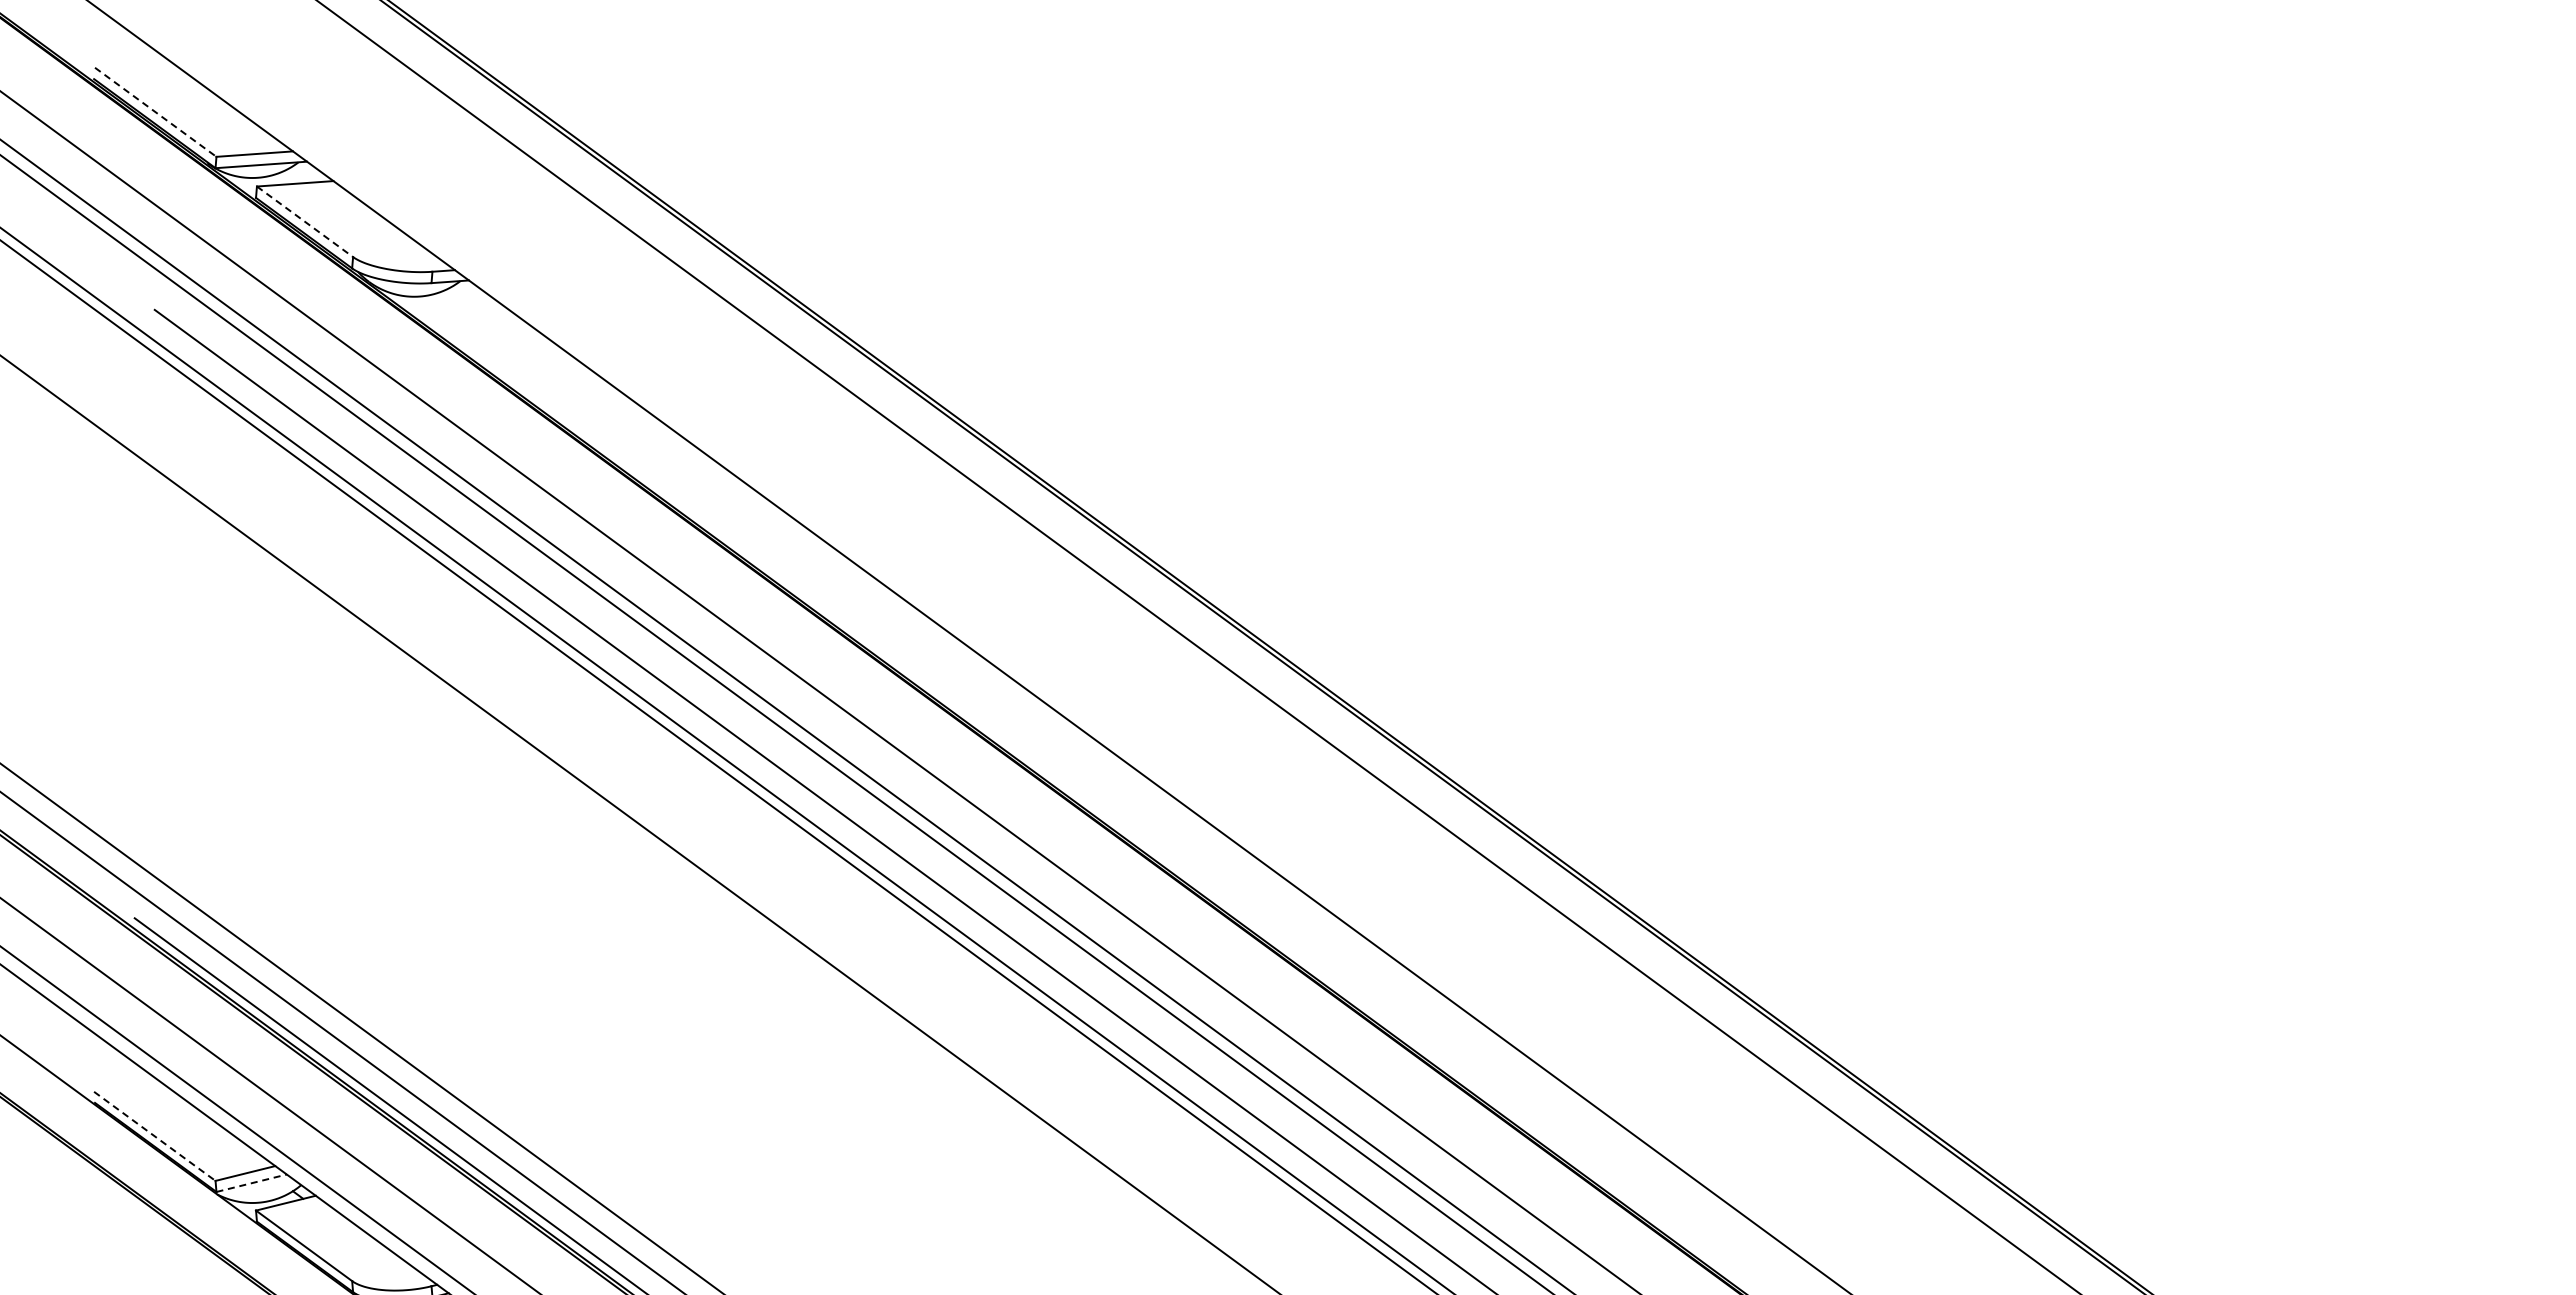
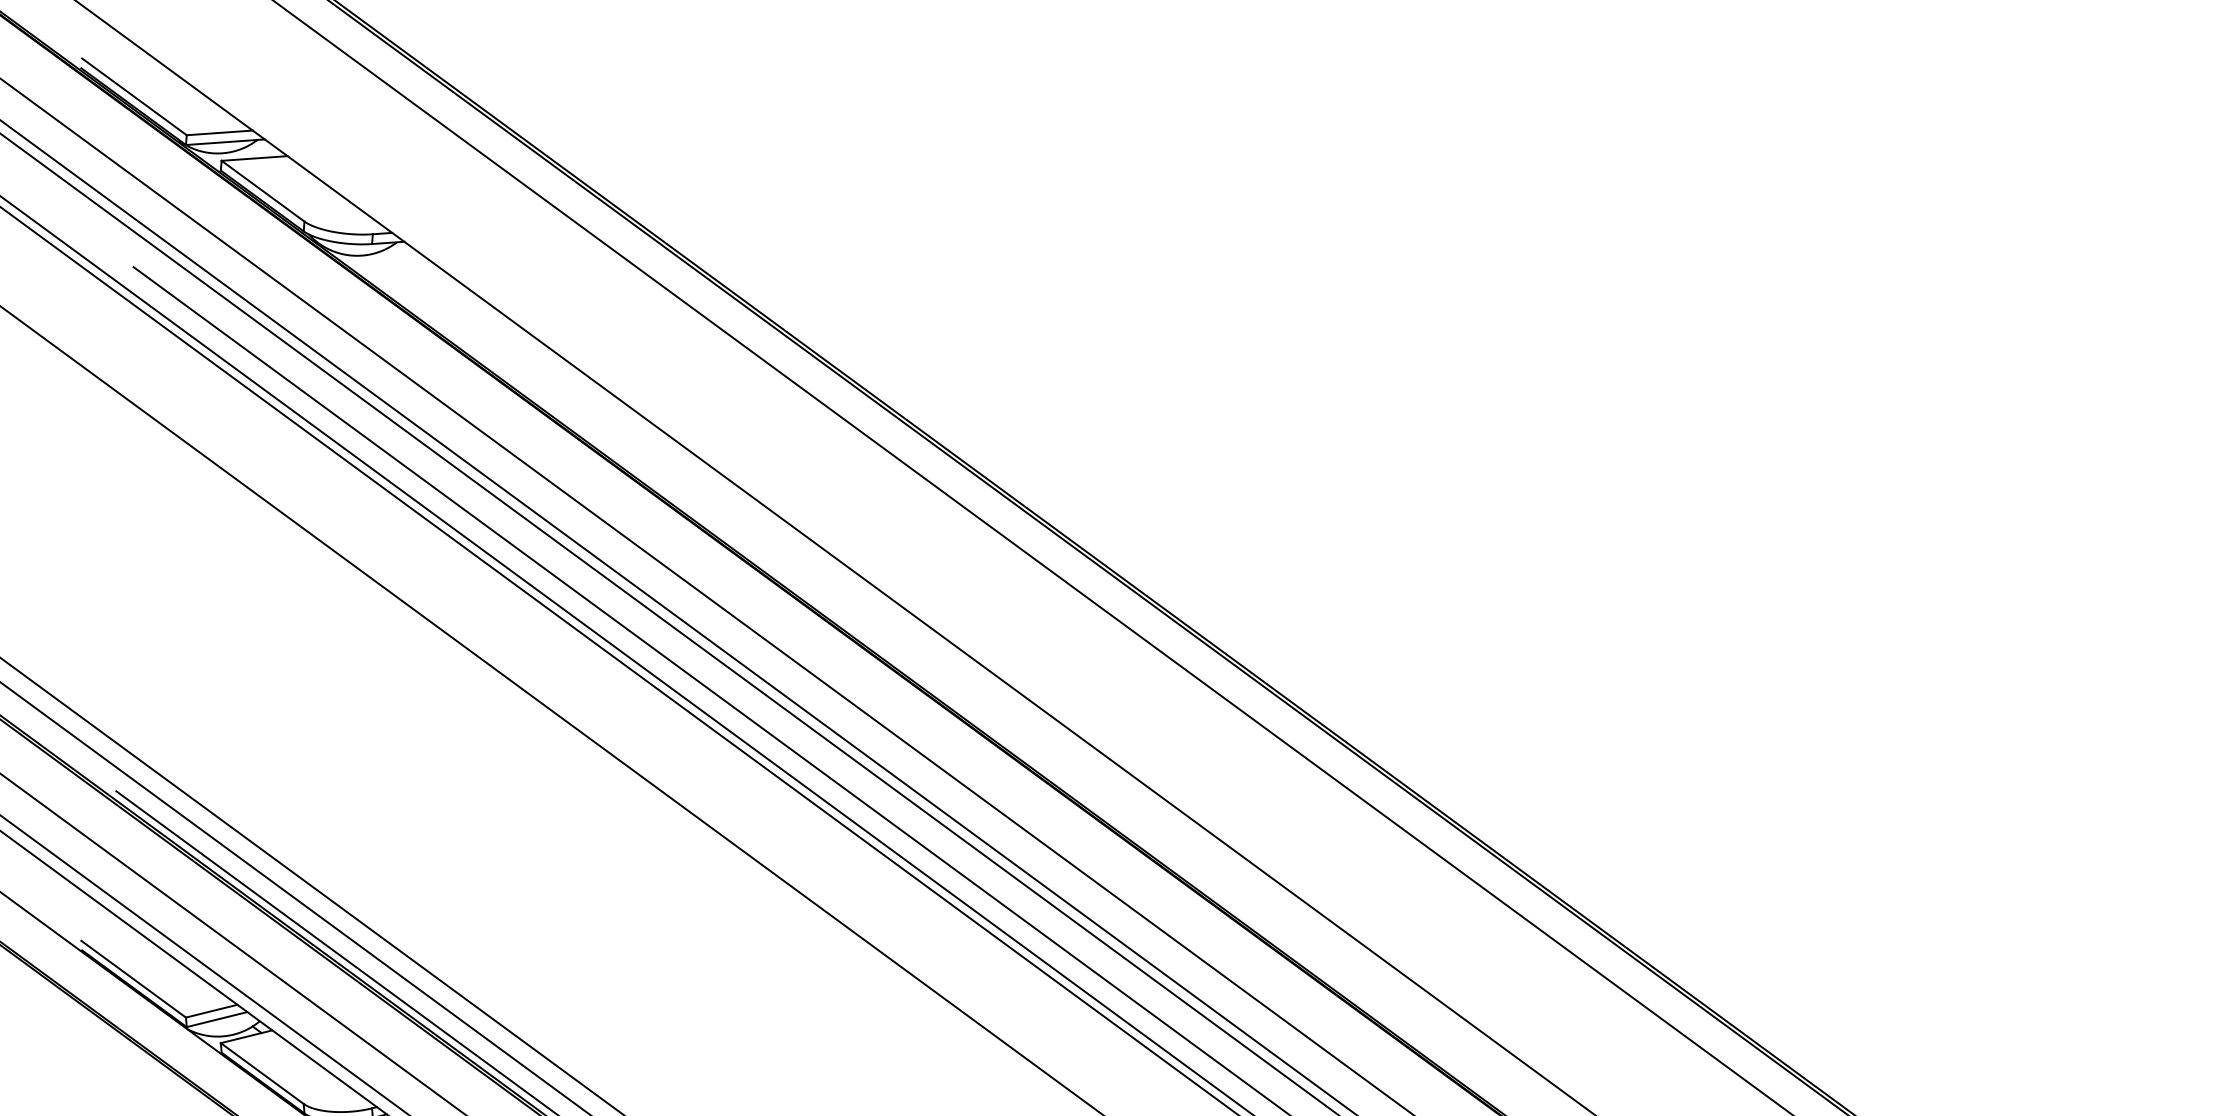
line: (156, 112) -> (135, 97), dashed -> solid
line: (305, 221) -> (263, 190), dashed -> solid
line: (155, 1136) -> (134, 979), dashed -> solid
line: (252, 1183) -> (217, 1019), dashed -> solid

